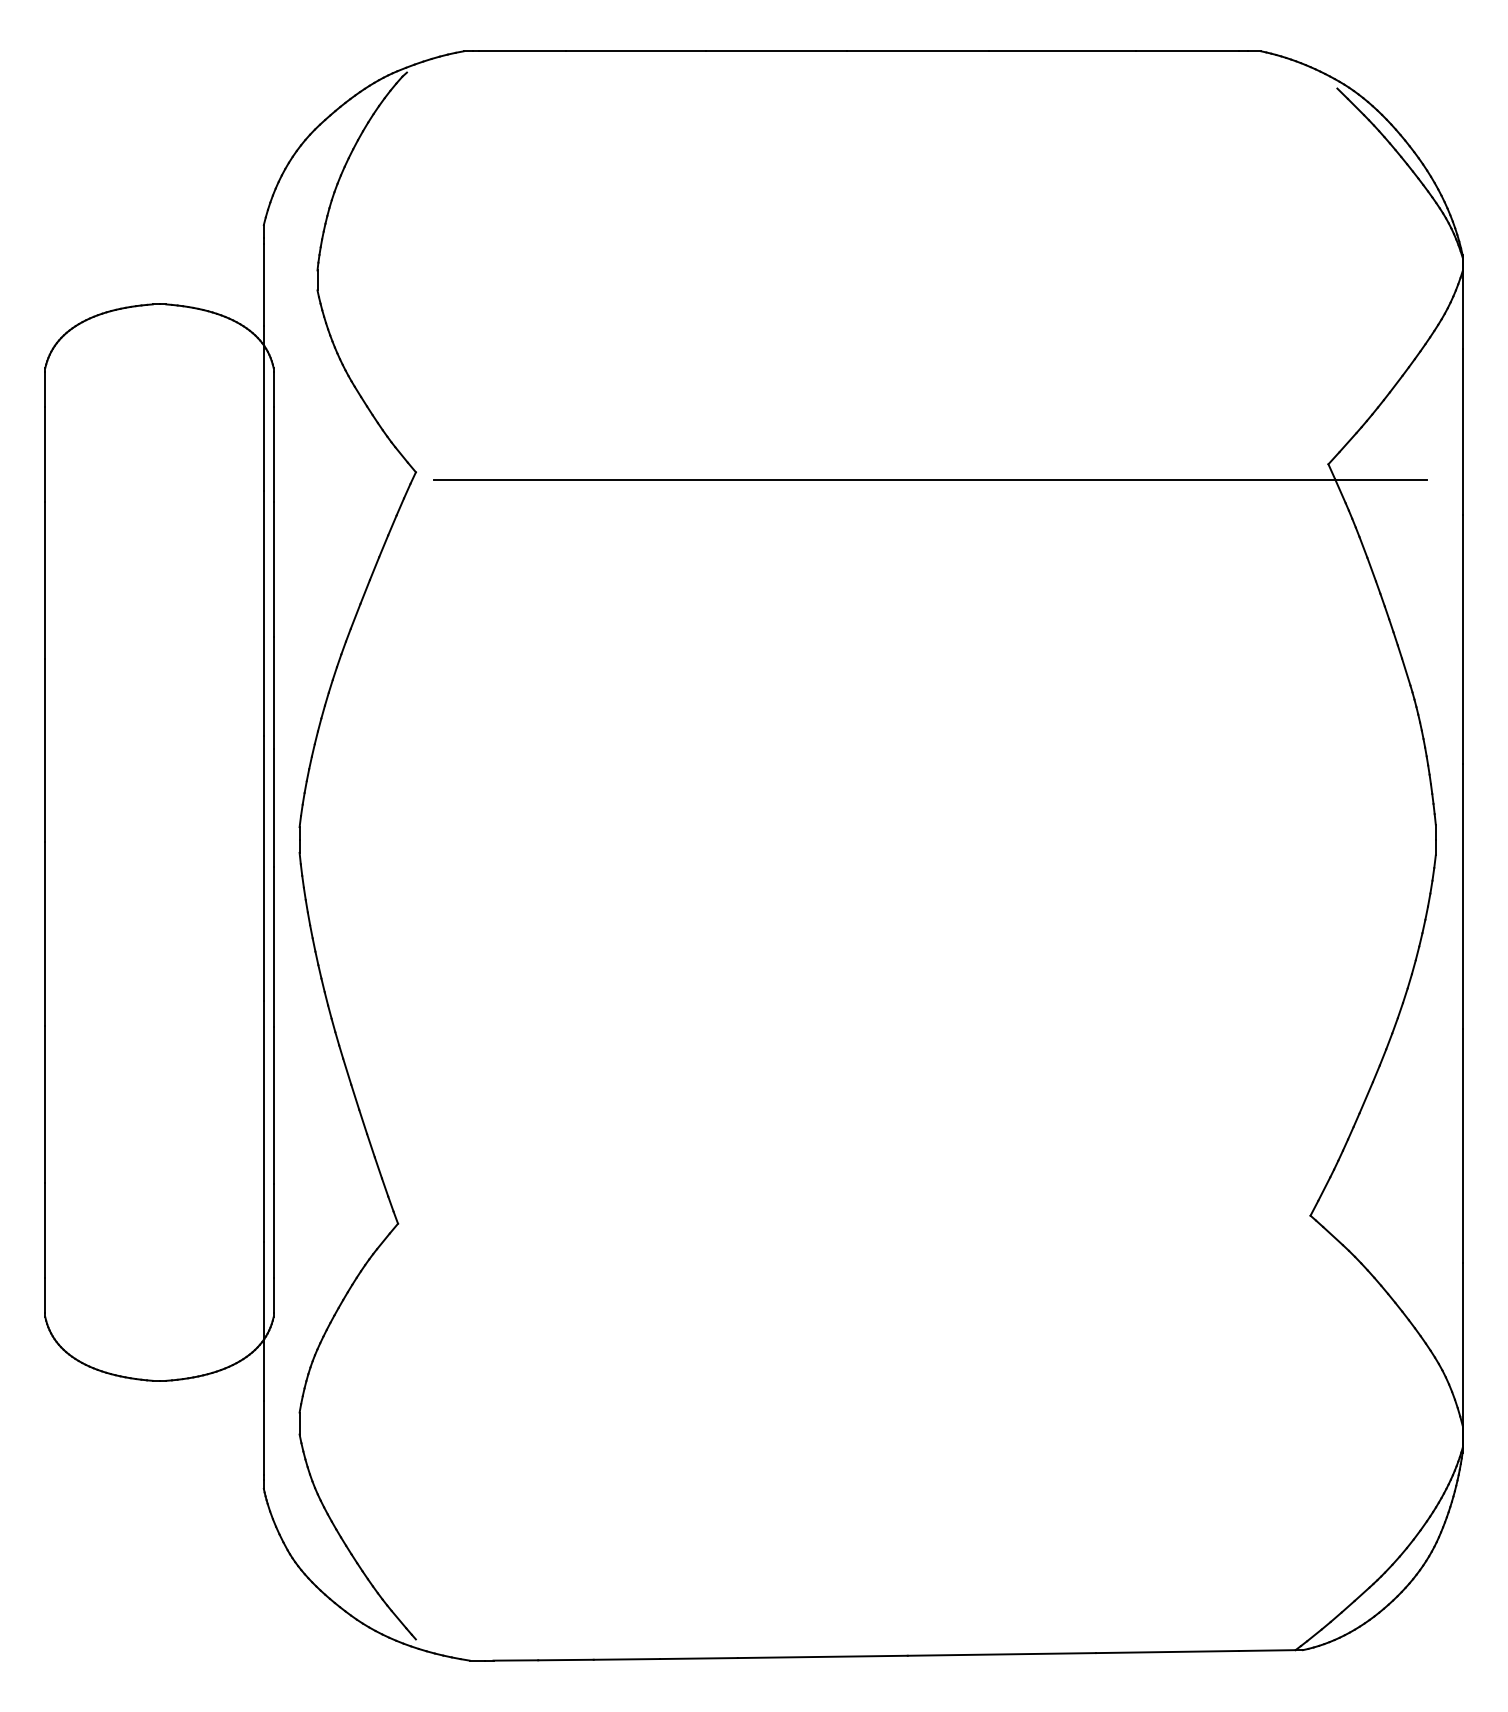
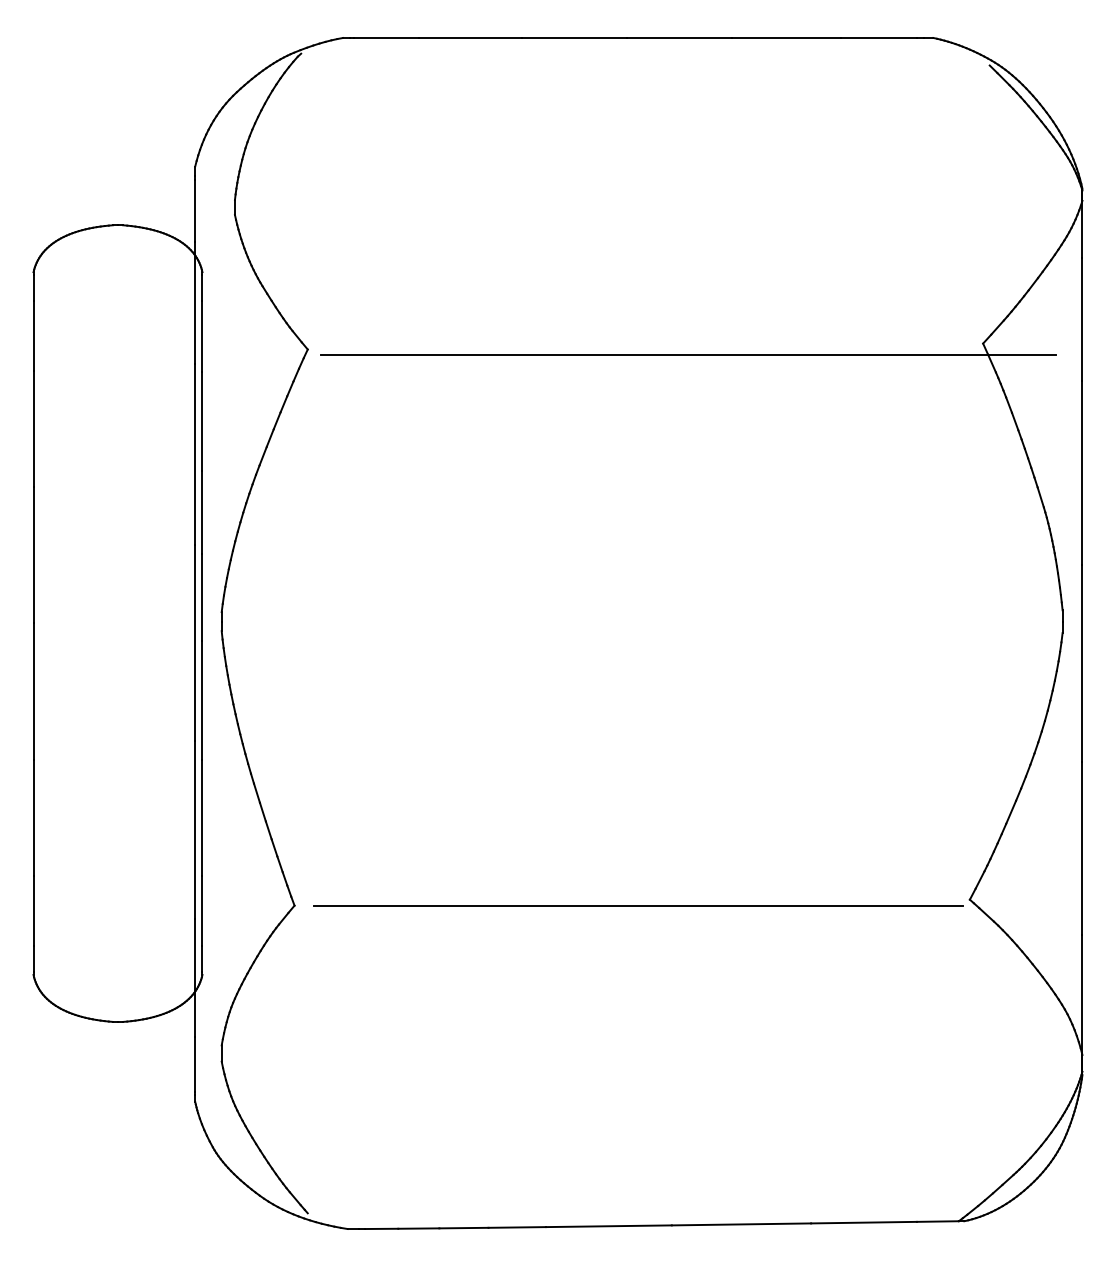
line: (862, 1223) -> (638, 905), added

